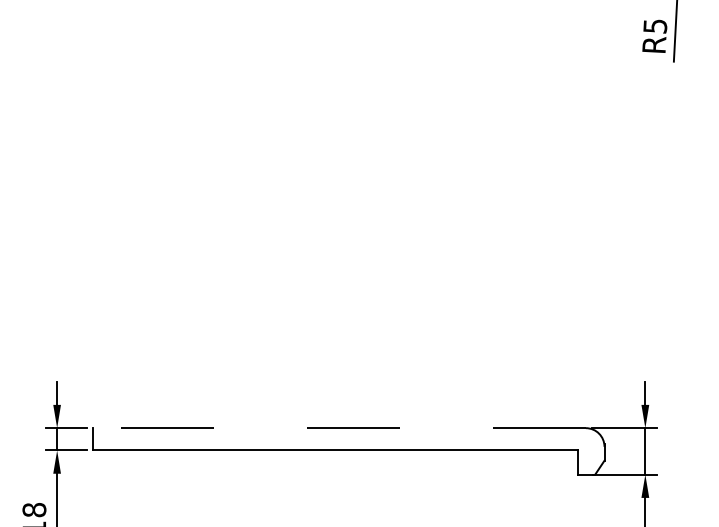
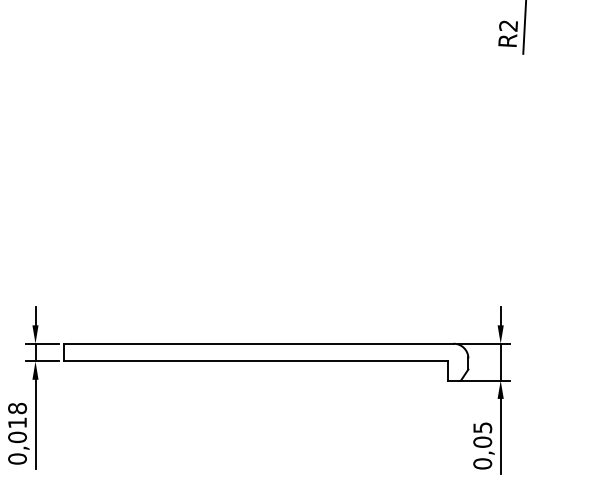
text: (655, 25) -> (508, 25), R5 -> R2
line: (339, 427) -> (258, 343), dashed -> solid

